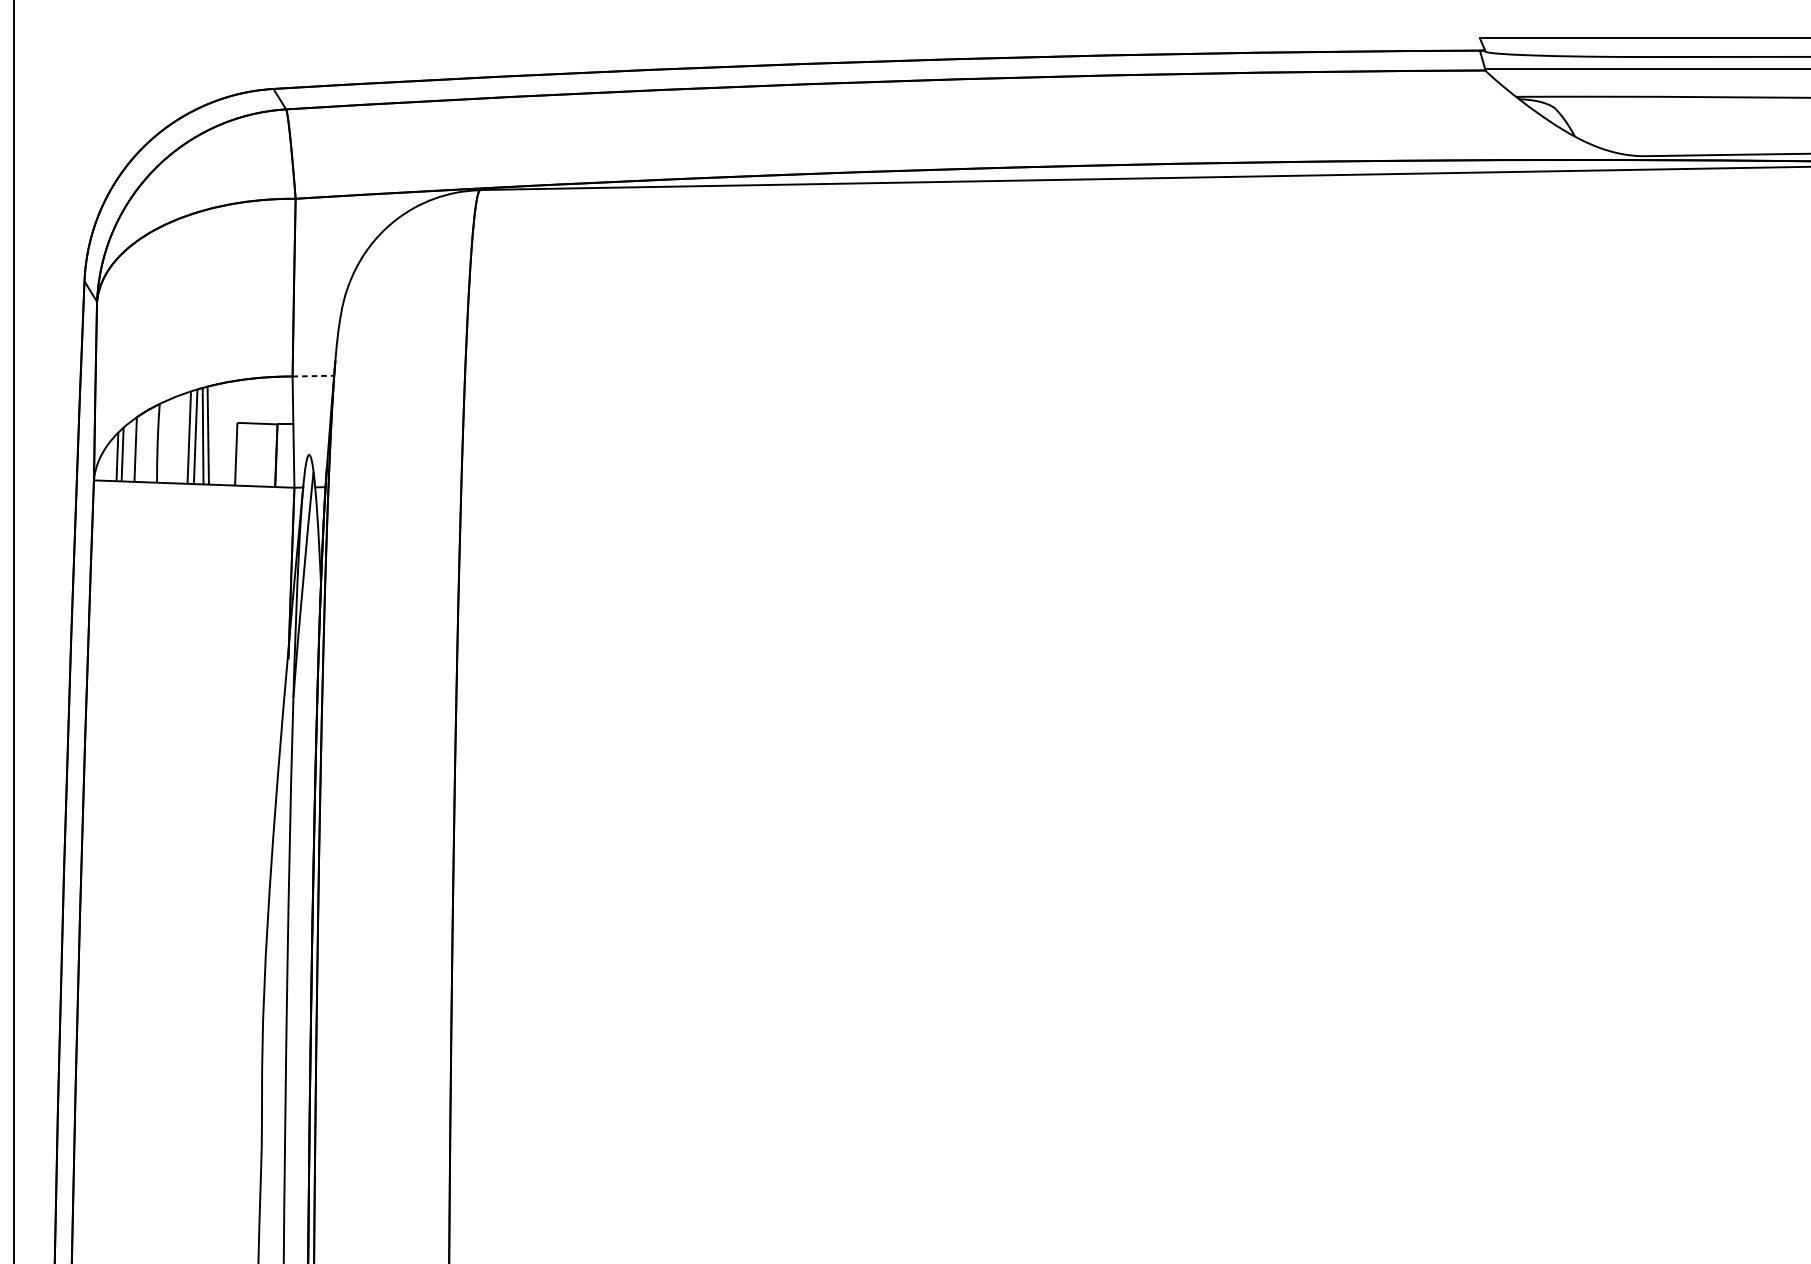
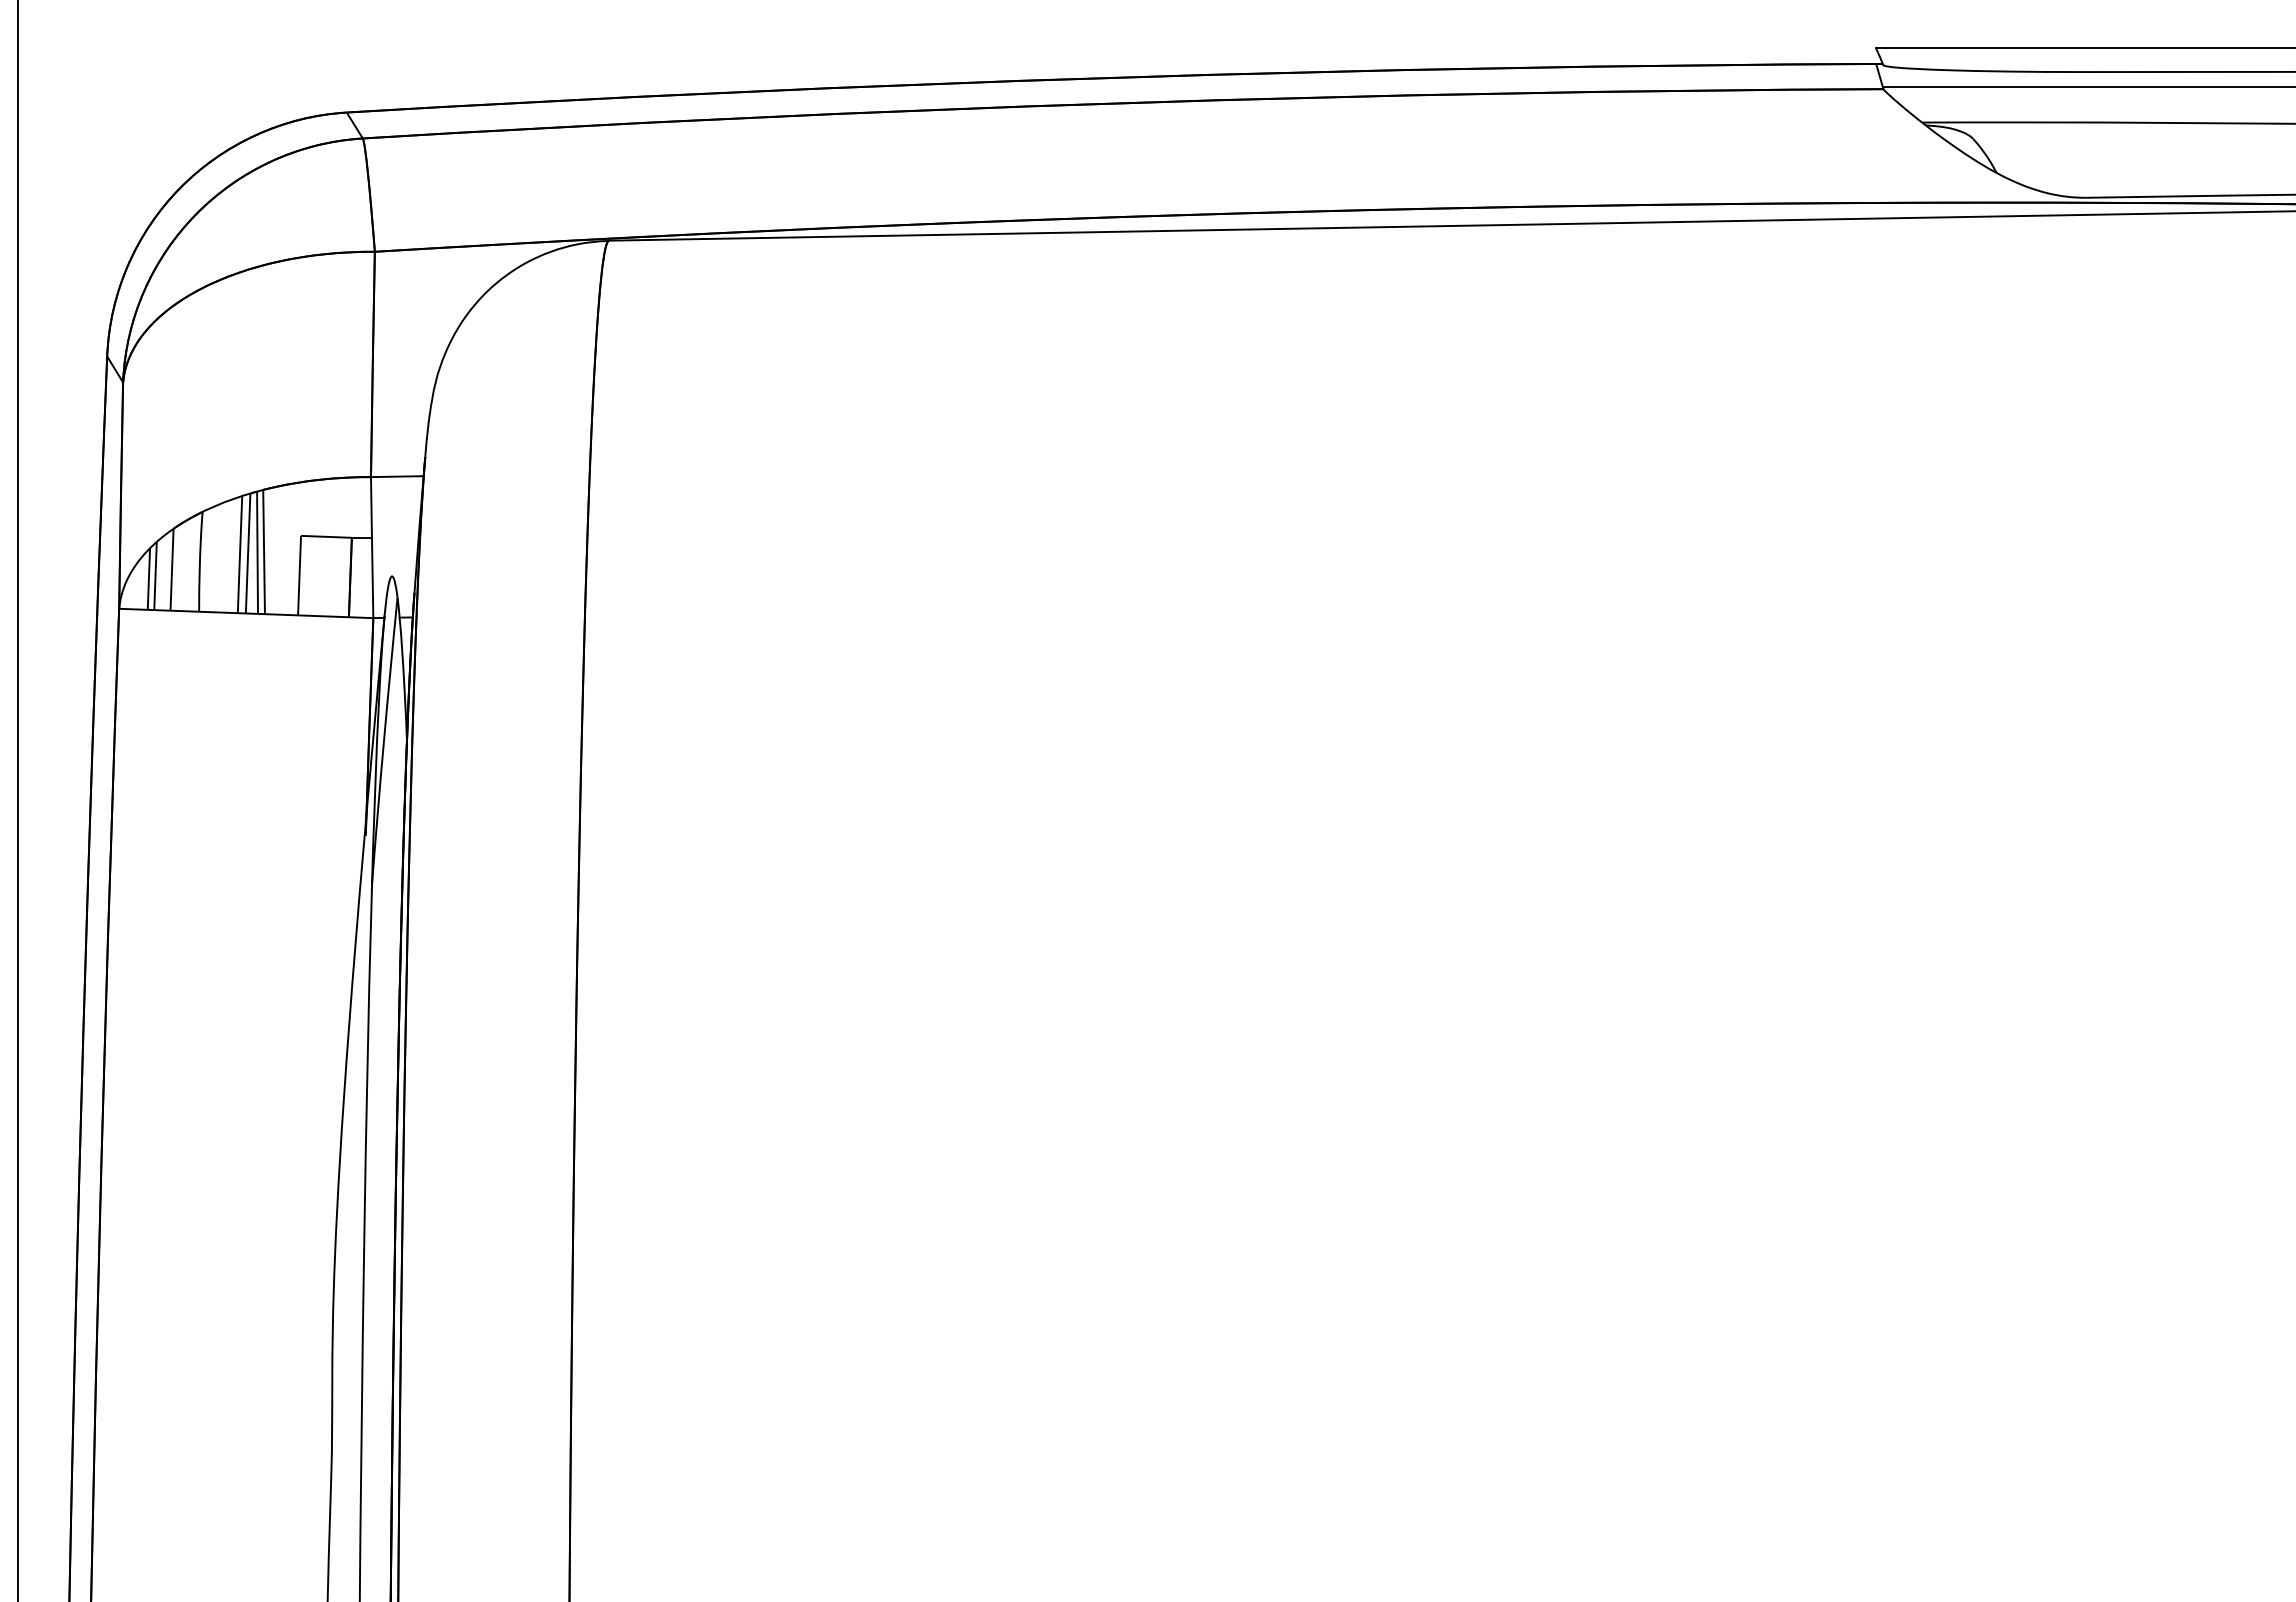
line: (313, 376) -> (397, 476), dashed -> solid

